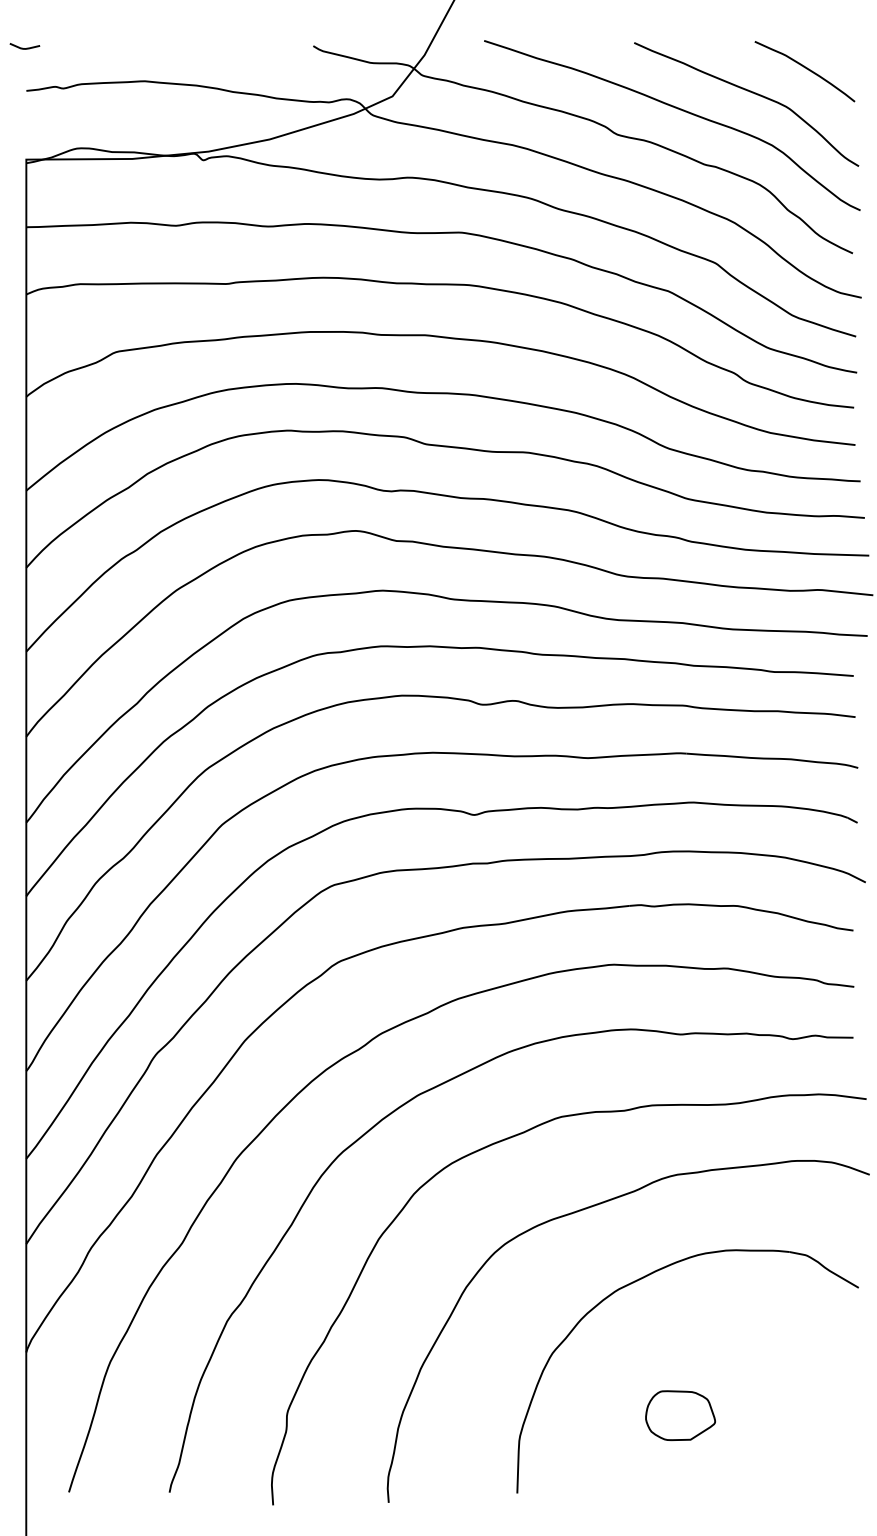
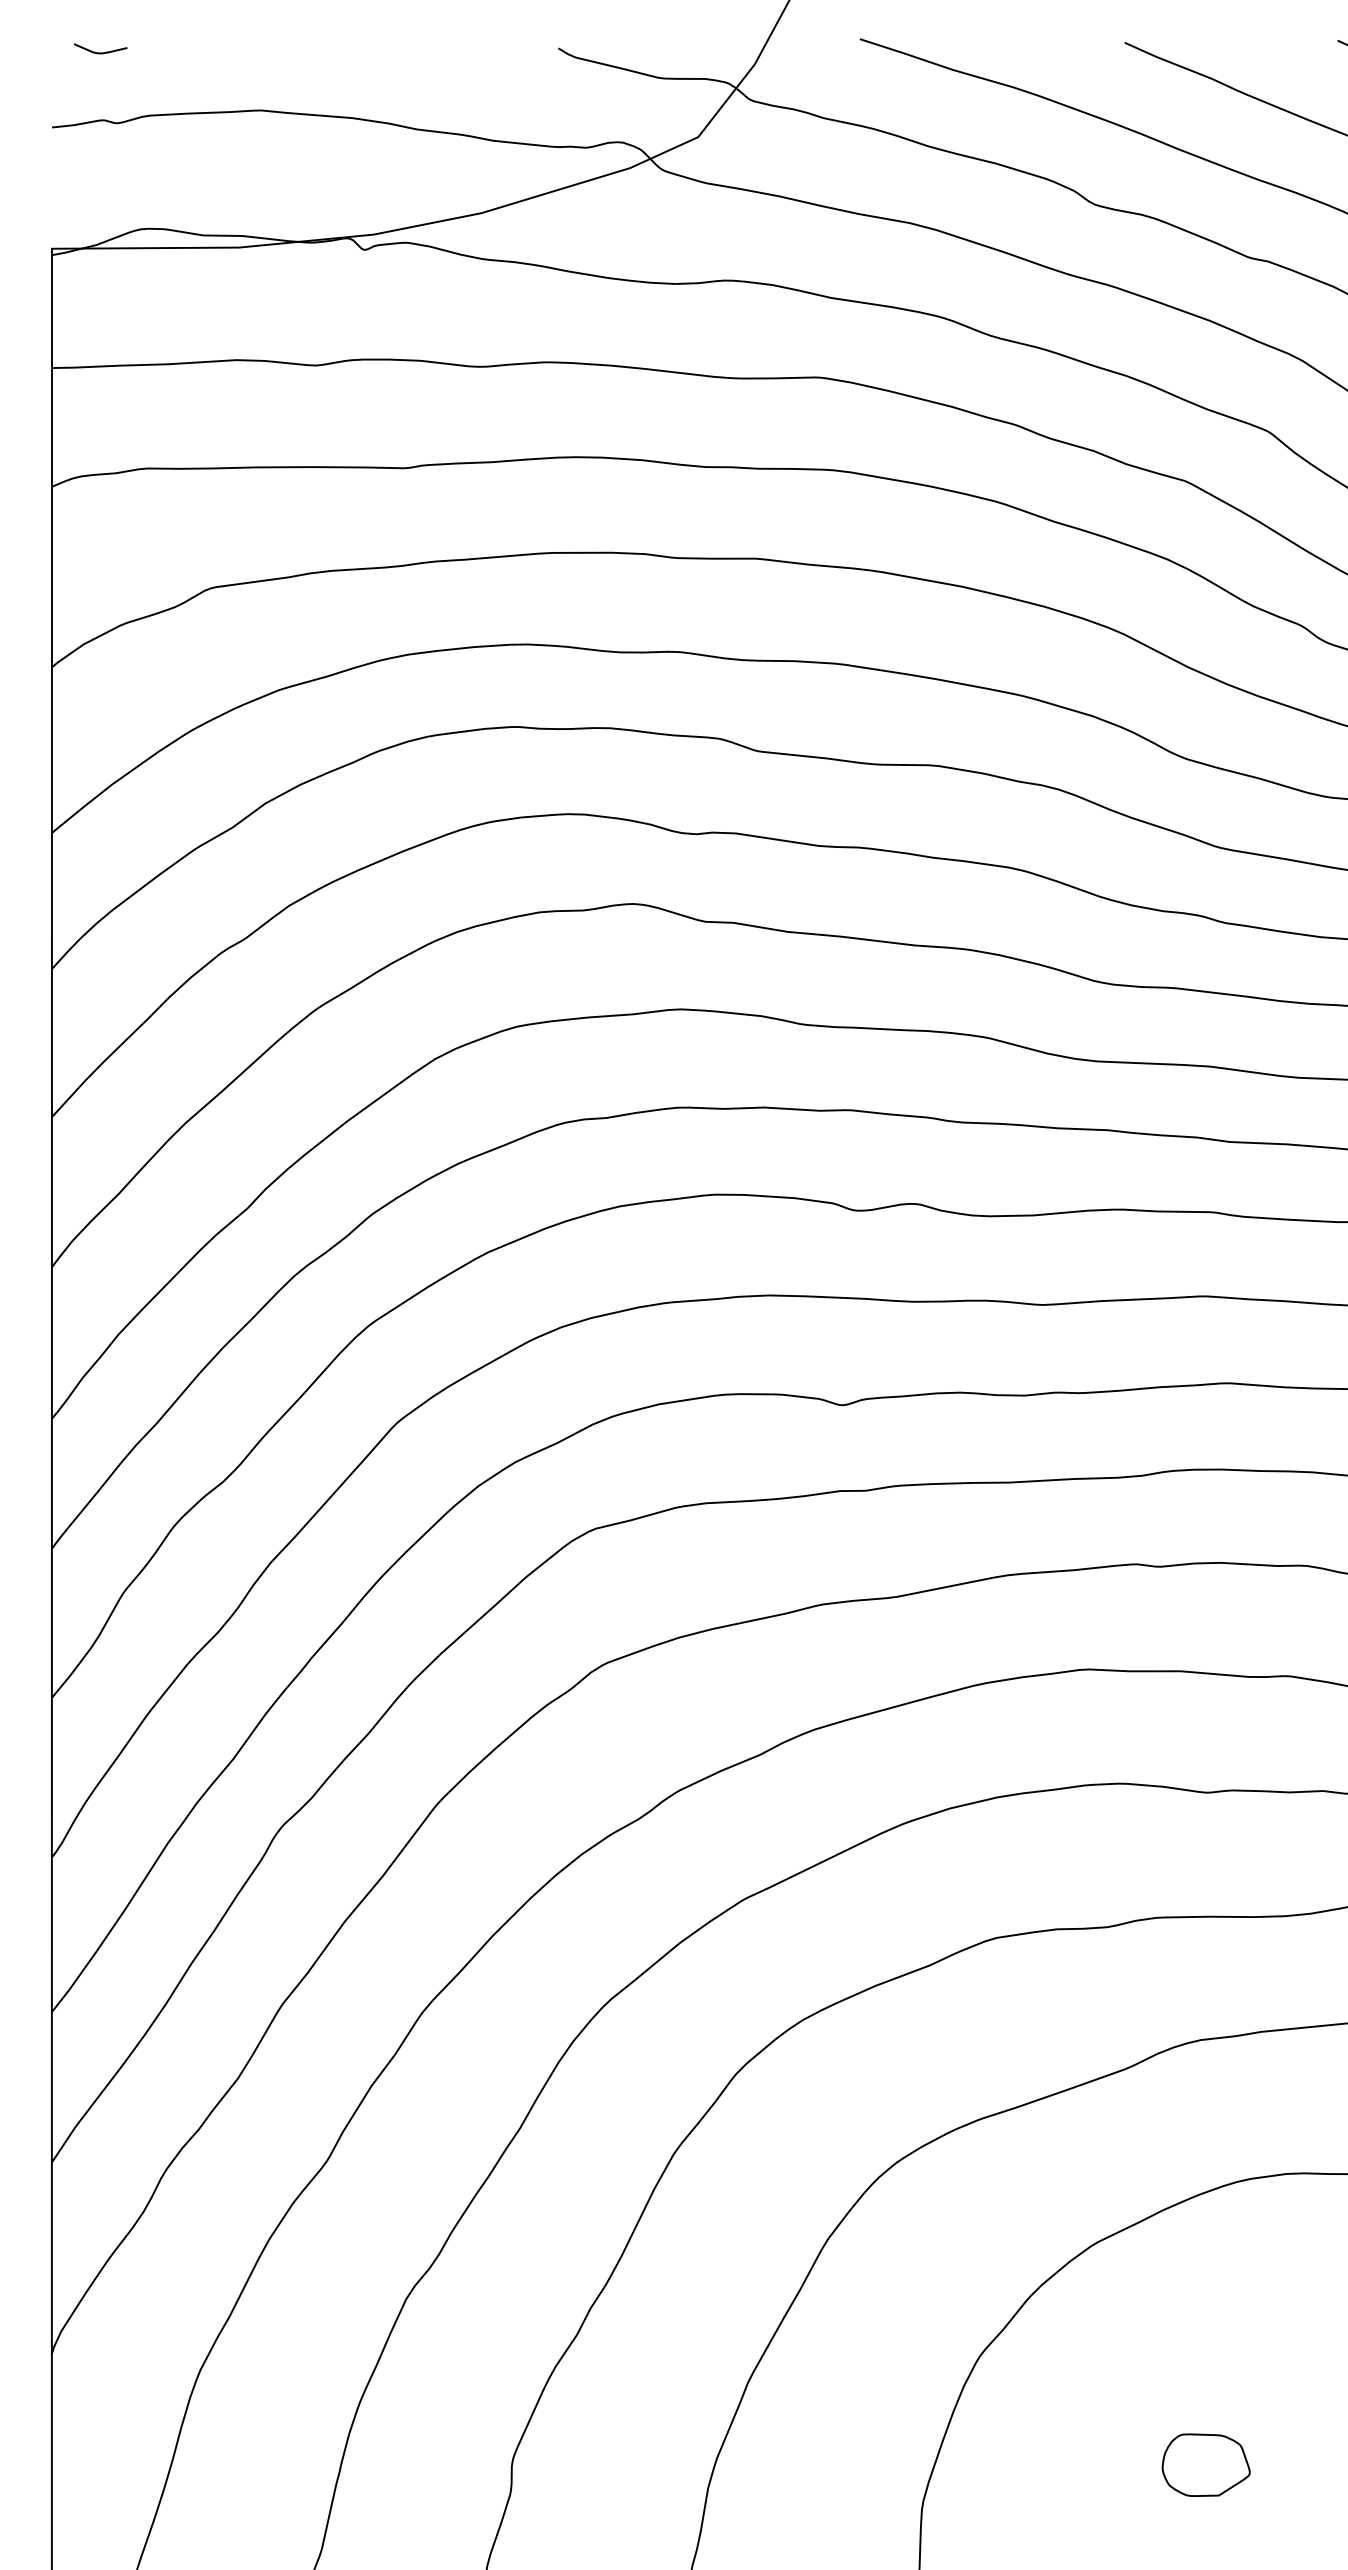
curve: (24, 48) -> (99, 52), moved
part: (679, 1415) -> (1204, 2464), size x0.71

